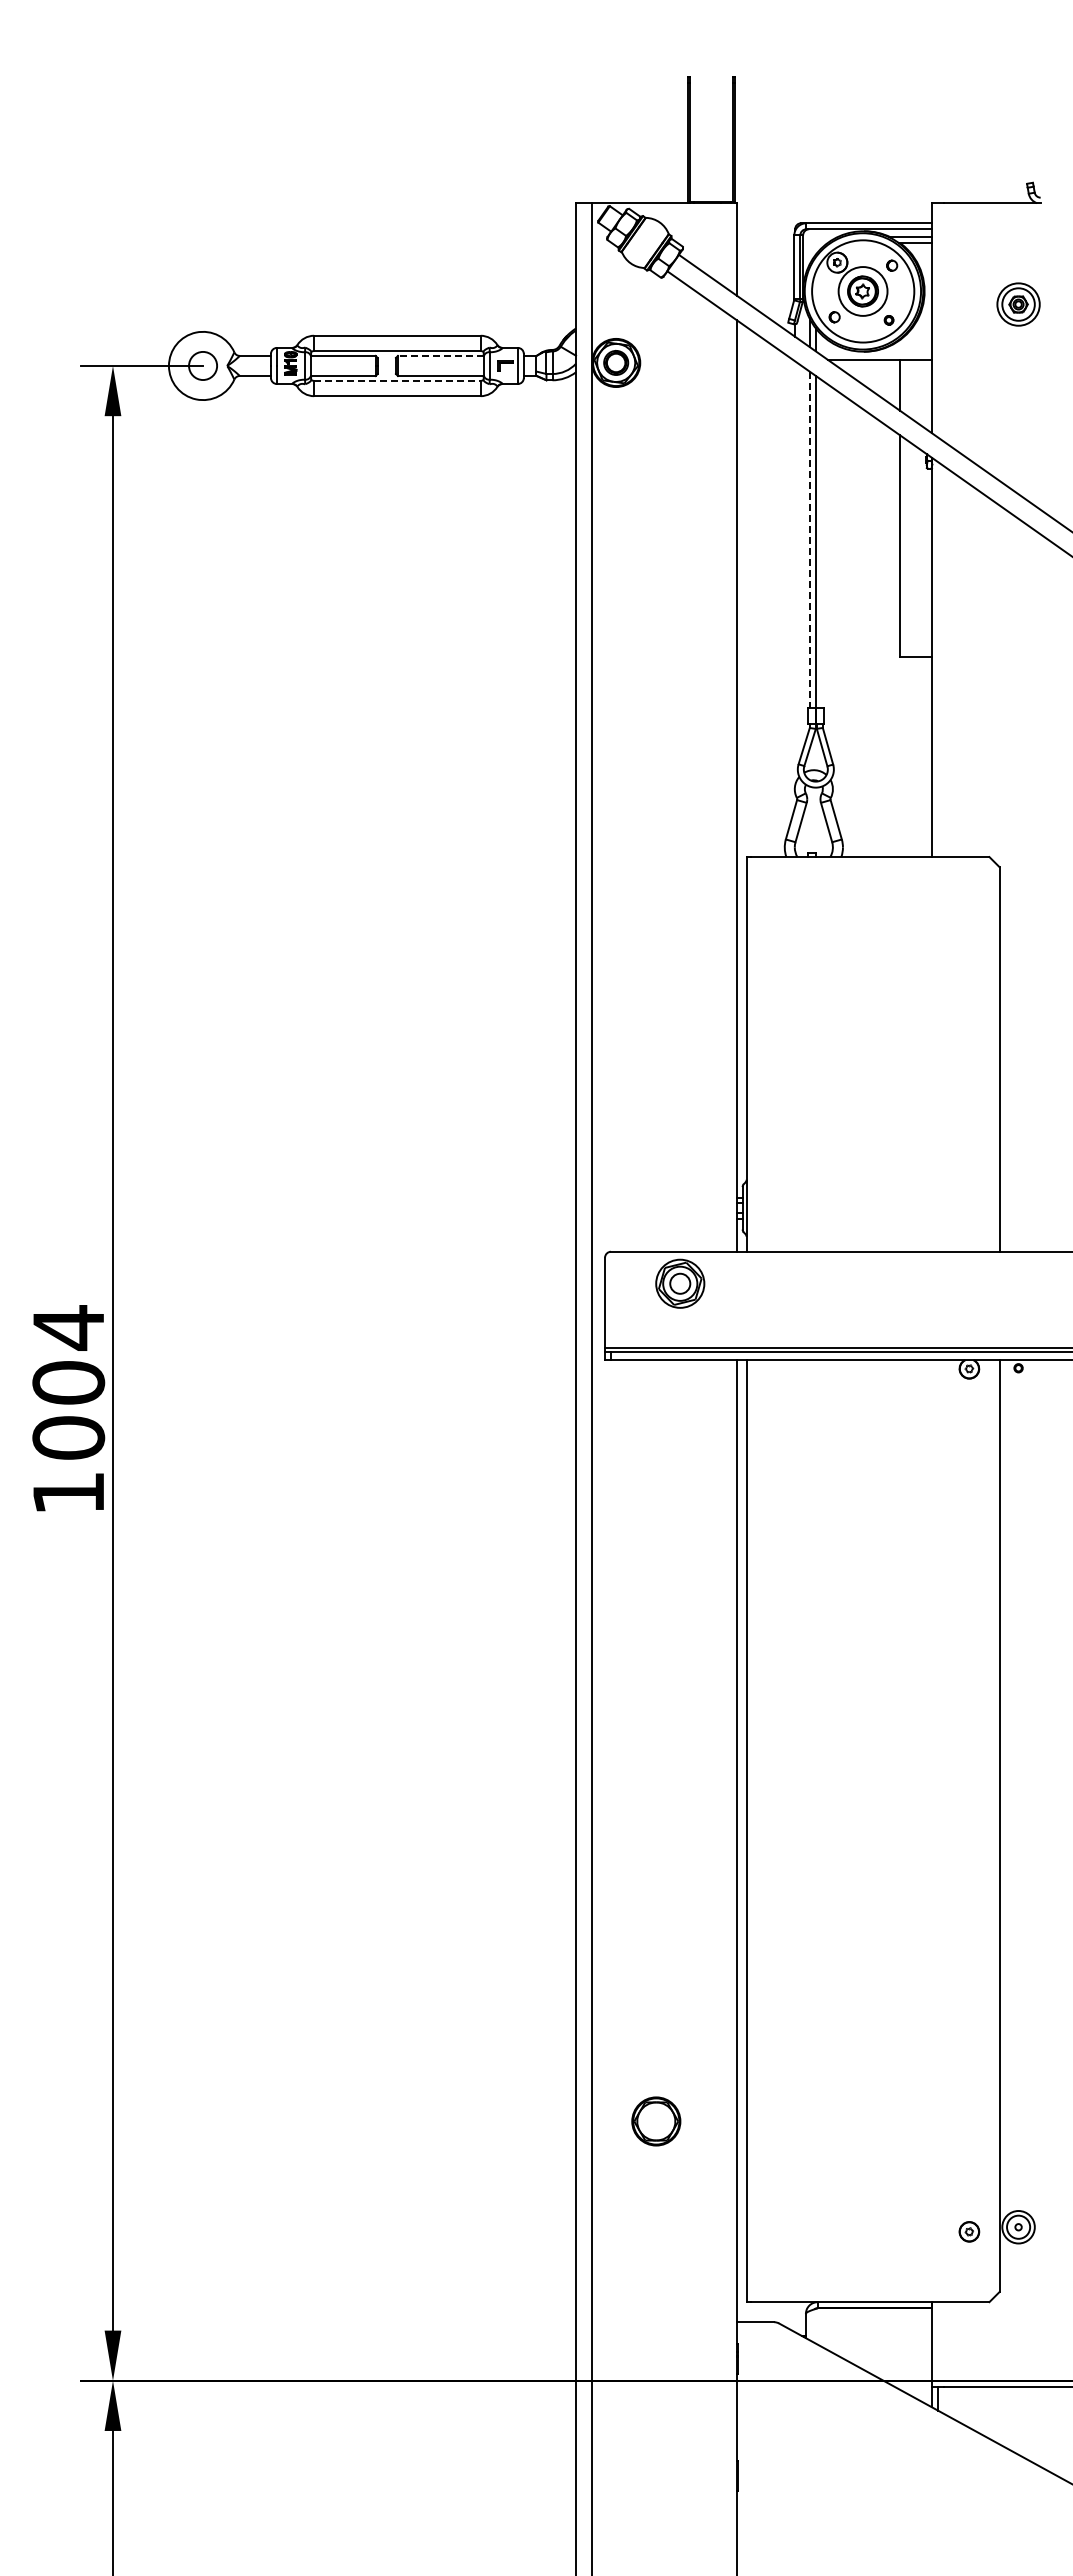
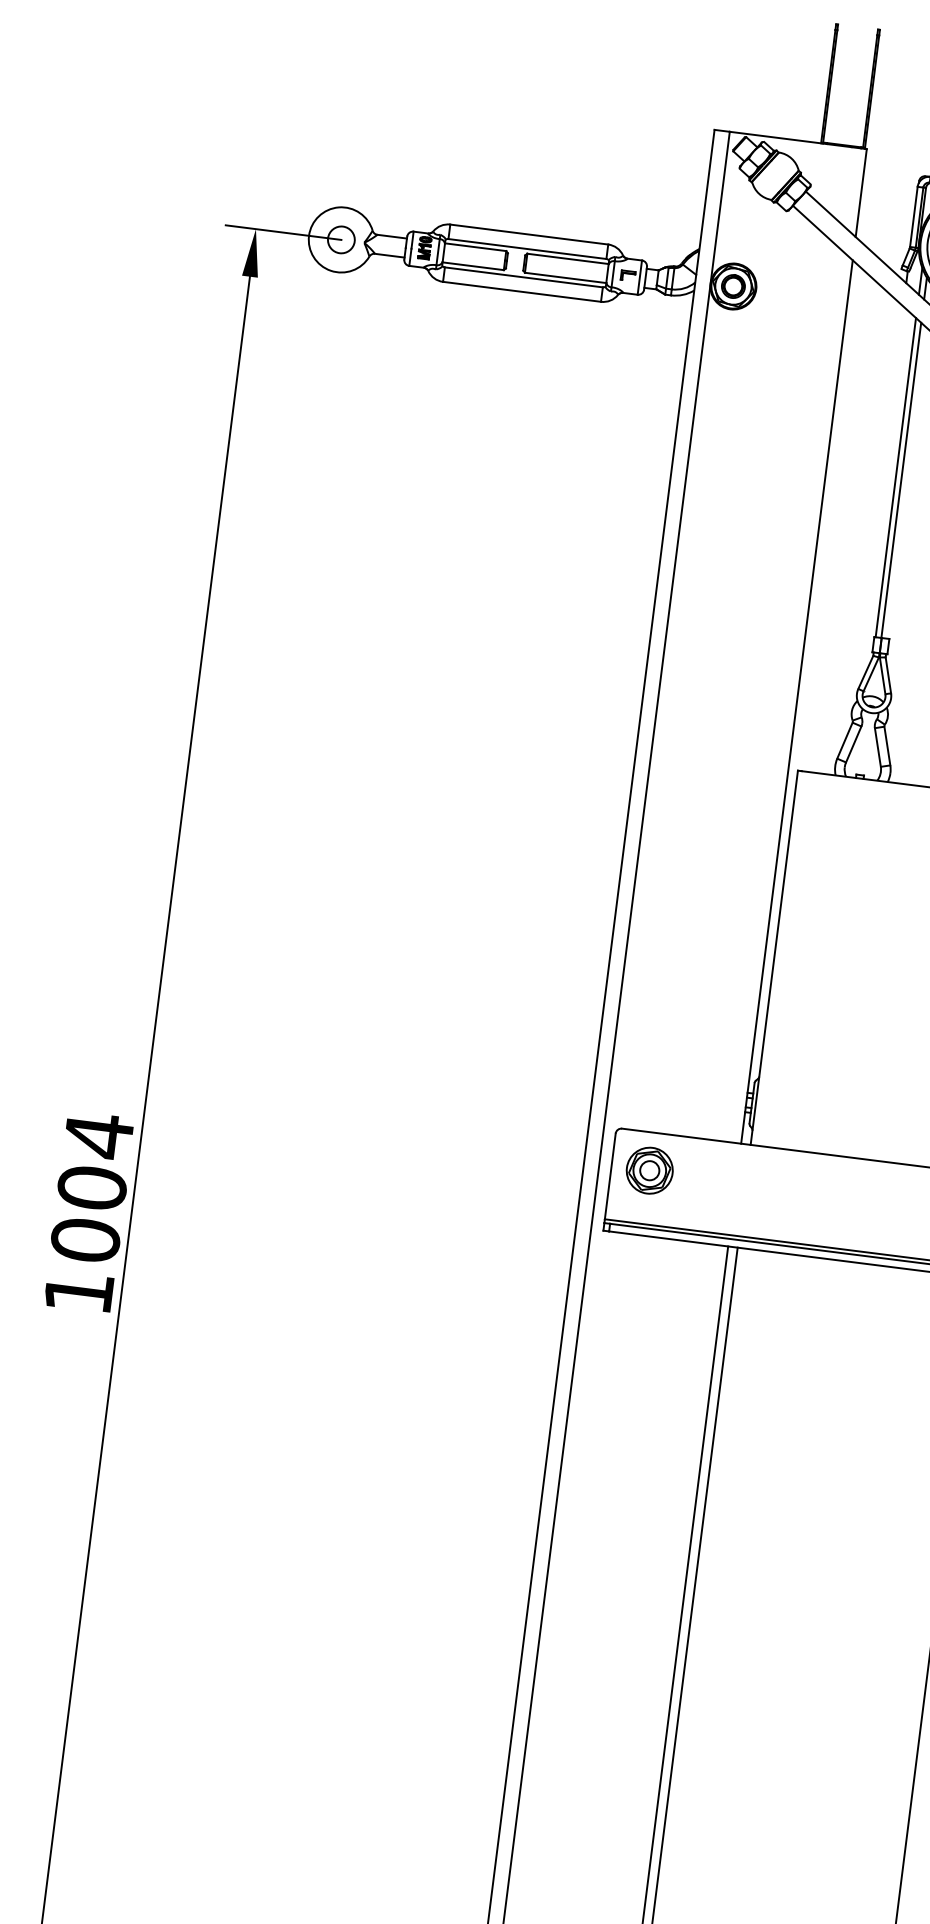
line: (440, 355) -> (567, 258), dashed -> solid
line: (397, 380) -> (523, 276), dashed -> solid
line: (809, 540) -> (895, 478), dashed -> solid
part: (680, 1283) -> (650, 1170), moved

